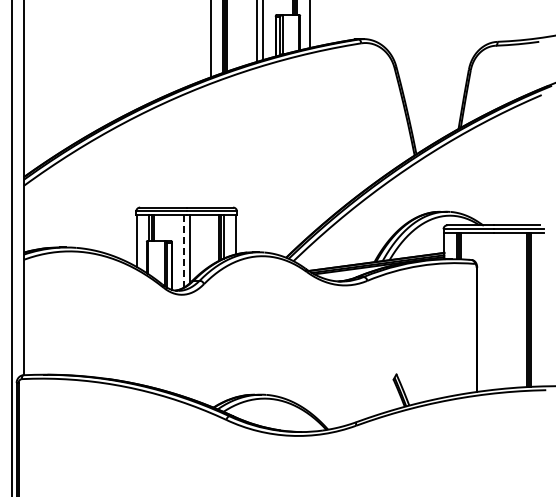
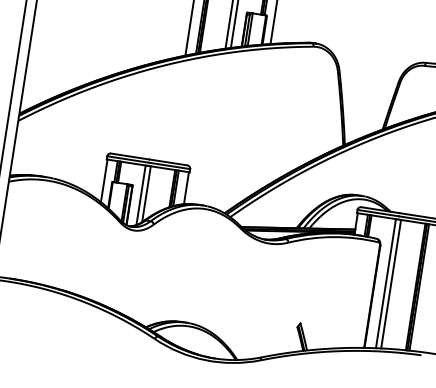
line: (183, 251) -> (141, 195), dashed -> solid
line: (490, 311) -> (385, 283), added
line: (497, 311) -> (391, 284), added

